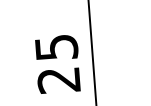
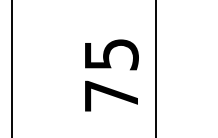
text: (58, 79) -> (110, 95), 25 -> 75

